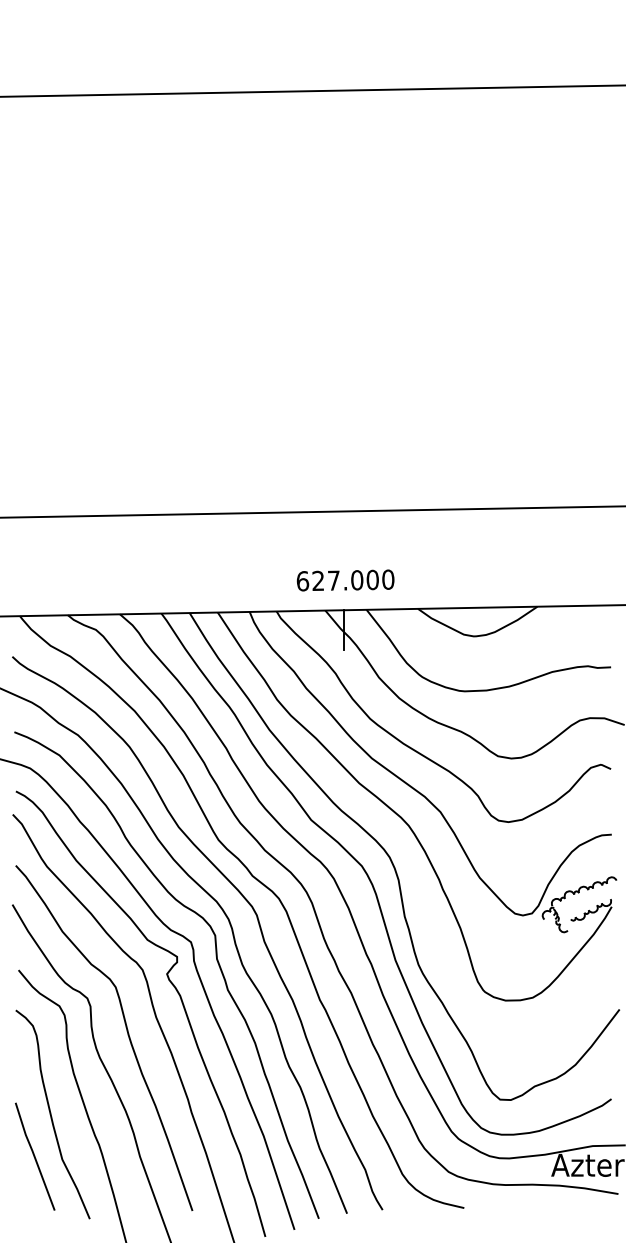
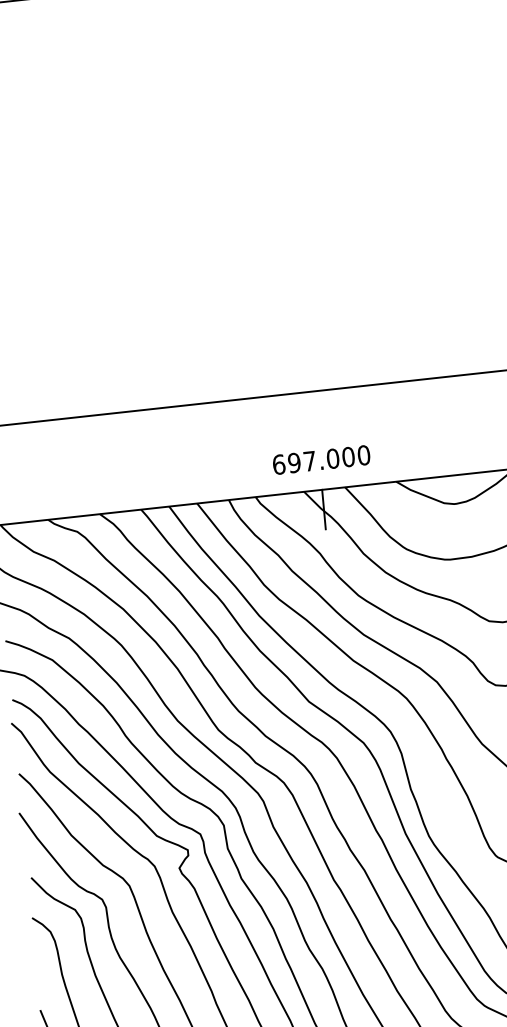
text: (318, 581) -> (294, 463), 627.000 -> 697.000

